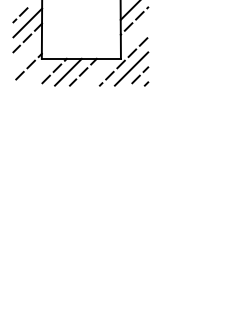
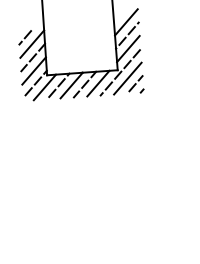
line: (134, 35) -> (128, 48), added
line: (27, 52) -> (33, 70), added
line: (38, 71) -> (44, 86), added
line: (97, 71) -> (97, 83), added

